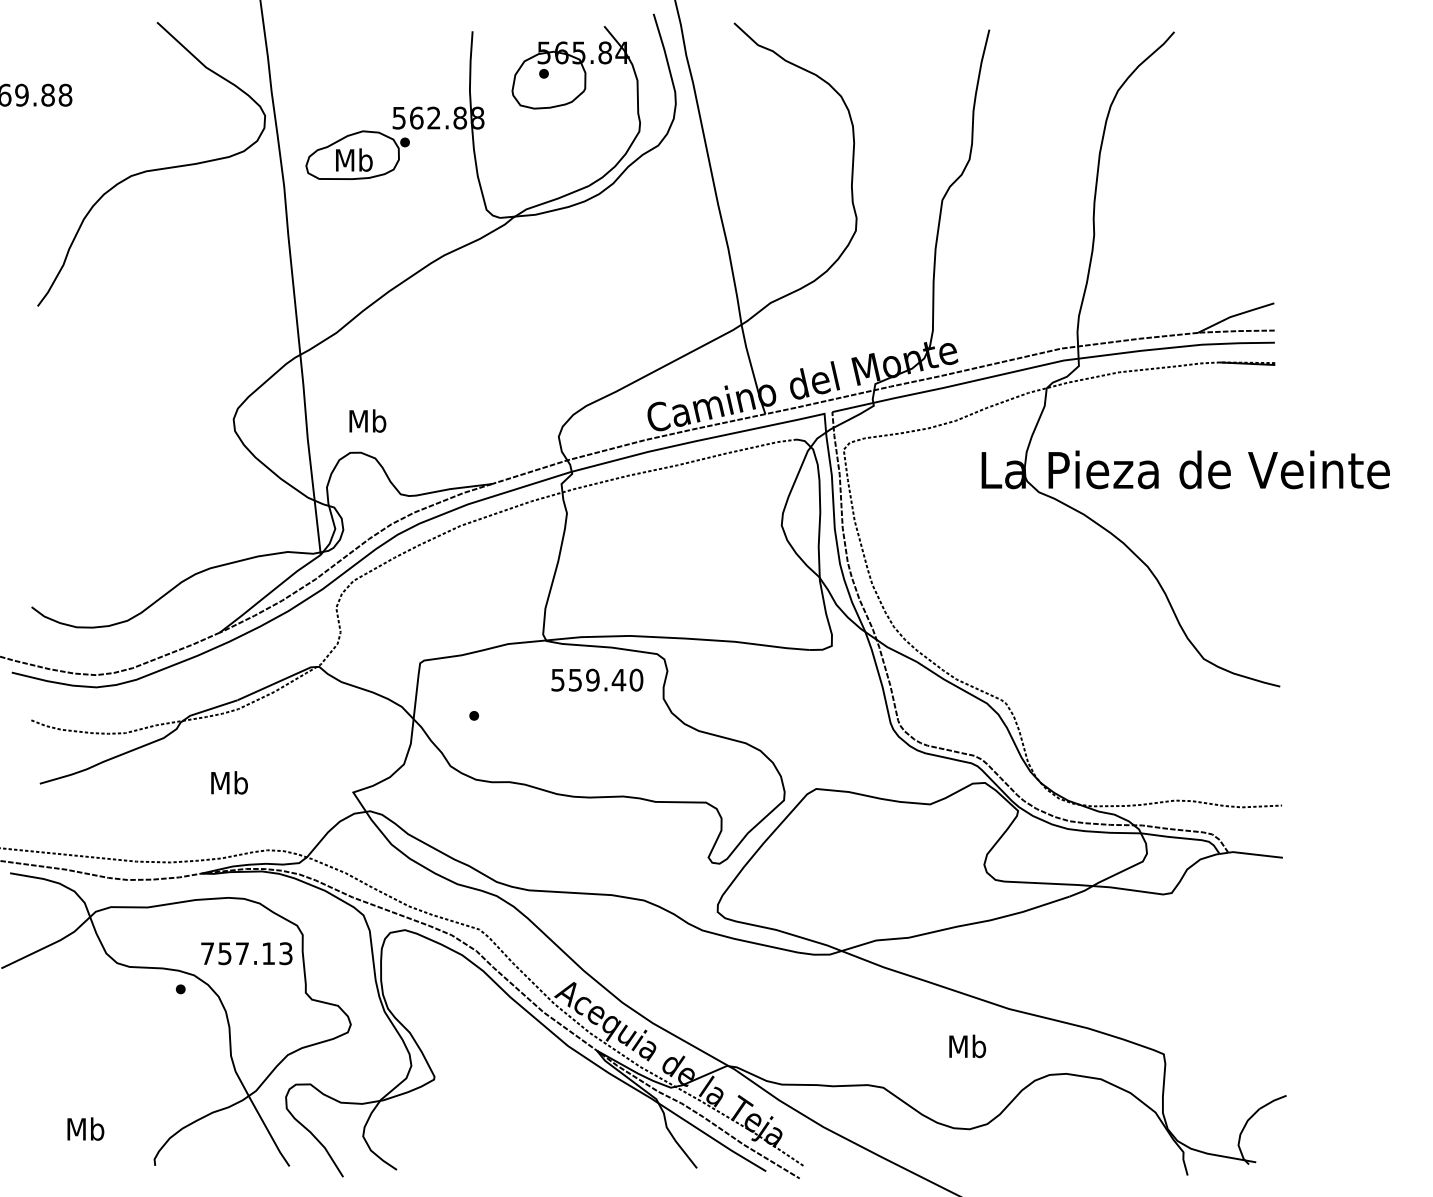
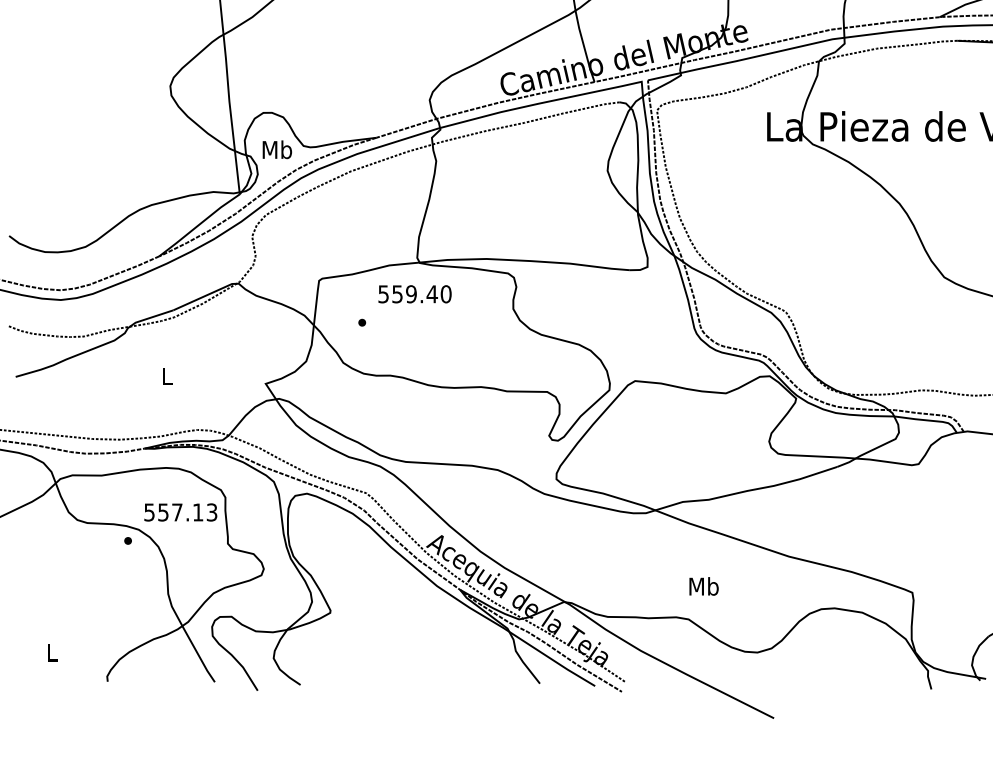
text: (367, 420) -> (277, 149), moved
text: (597, 679) -> (415, 293), moved
text: (229, 782) -> (167, 375), Mb -> L
text: (207, 953) -> (149, 512), 757.13 -> 557.13
text: (967, 1046) -> (703, 586), moved
text: (85, 1128) -> (52, 651), Mb -> L

